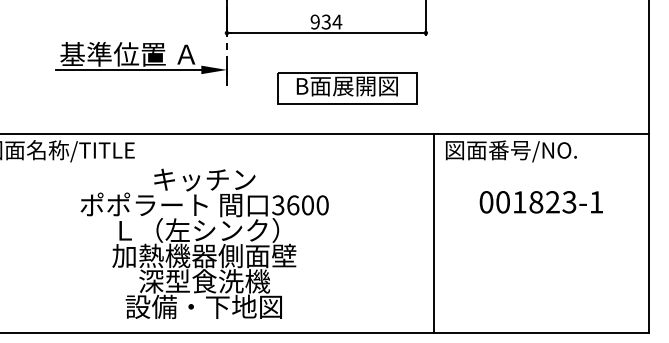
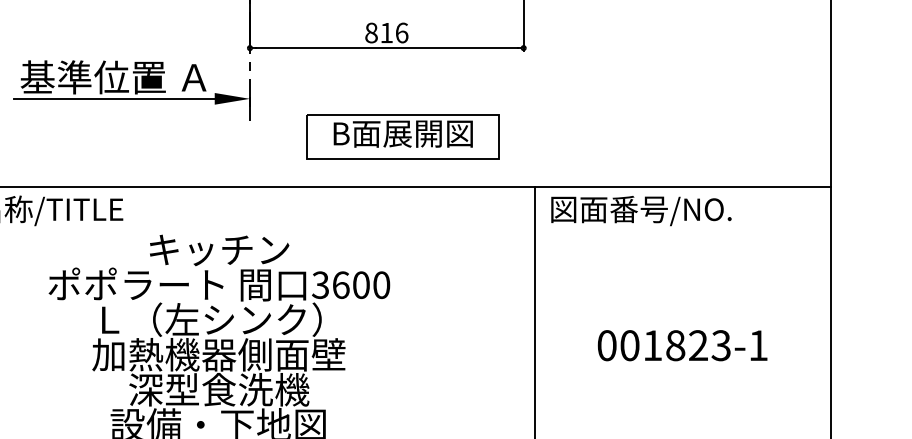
text: (326, 21) -> (386, 32), 934 -> 816
part: (347, 88) -> (403, 136), moved
text: (540, 202) -> (681, 345), moved

